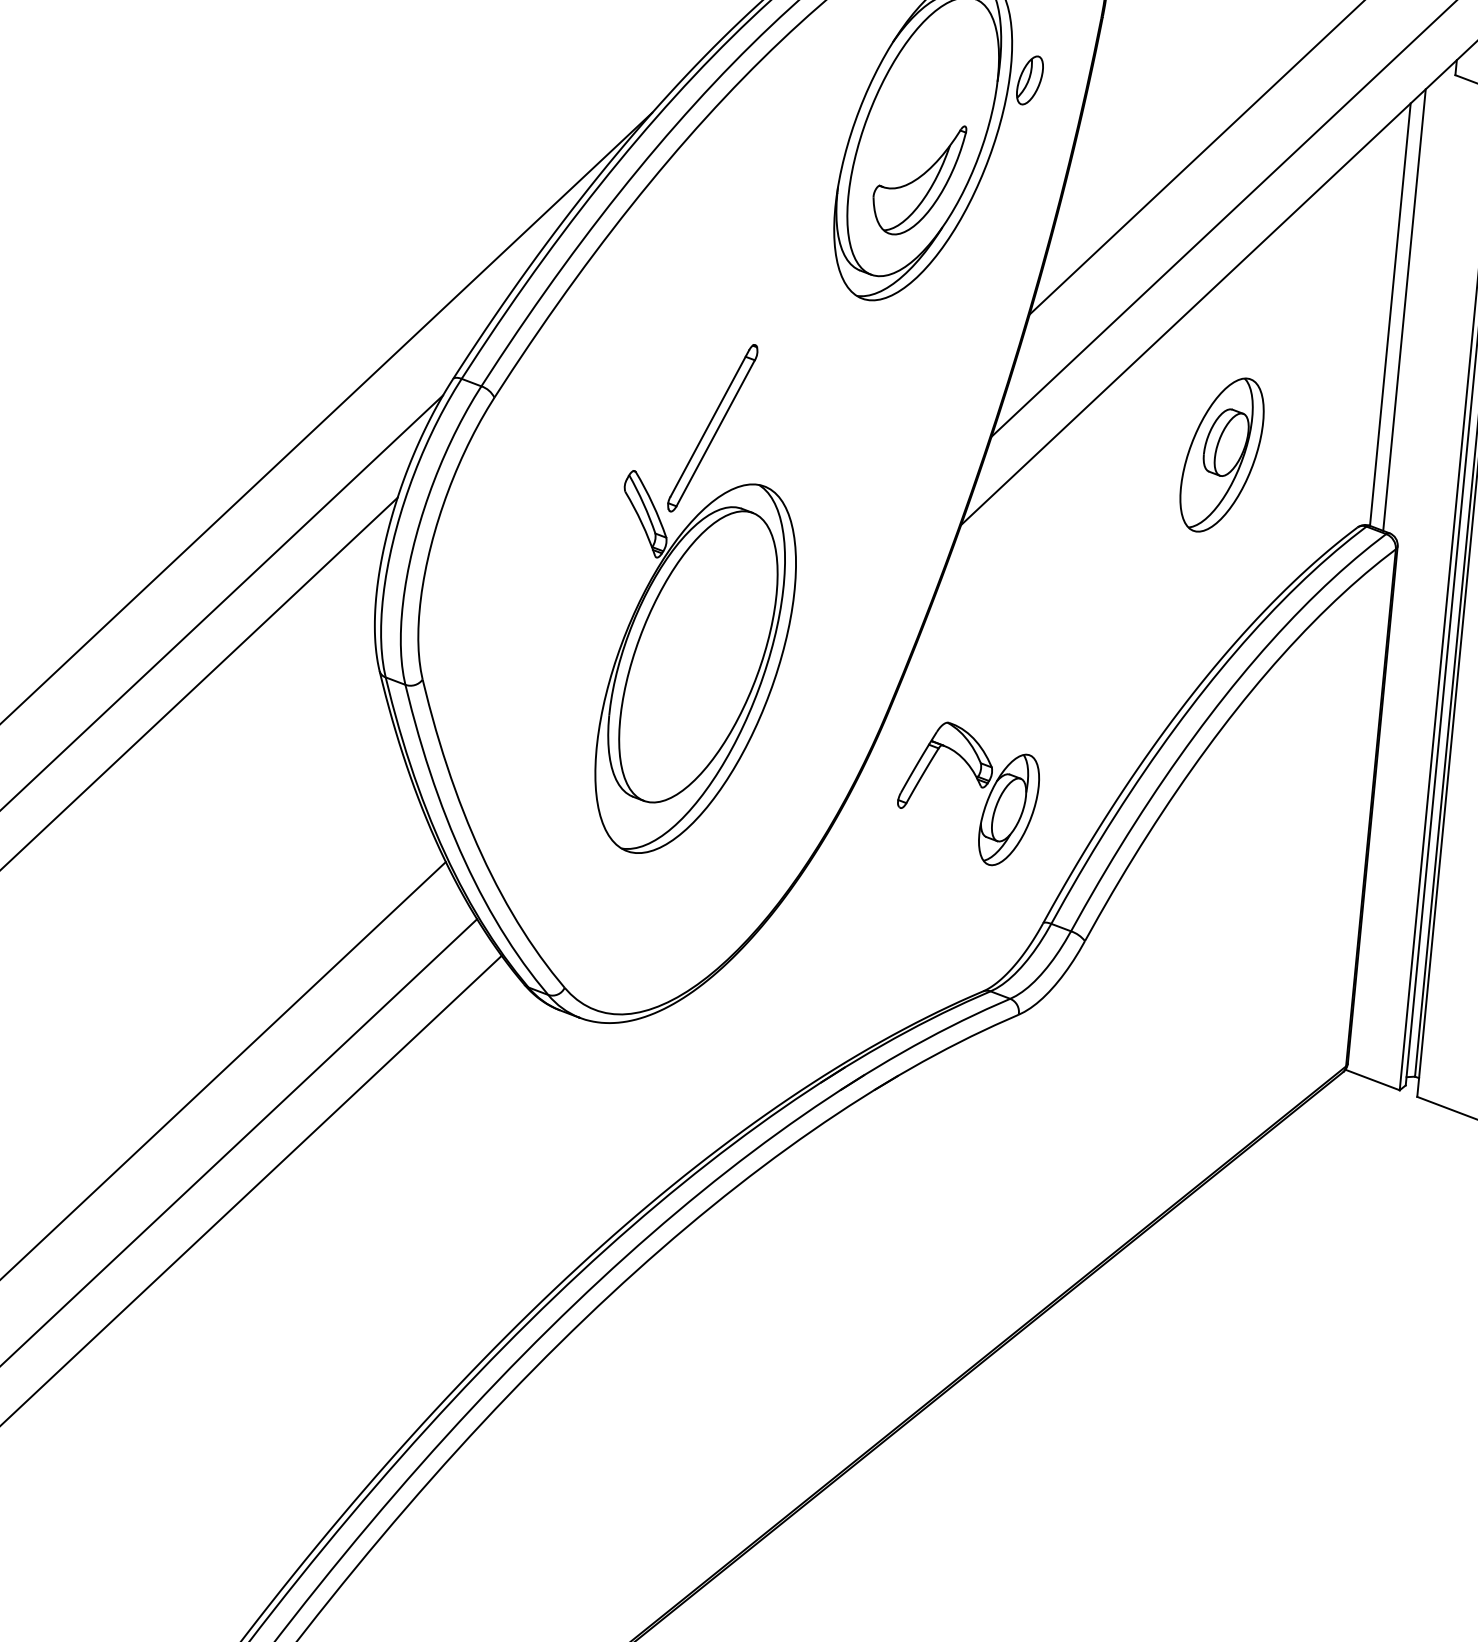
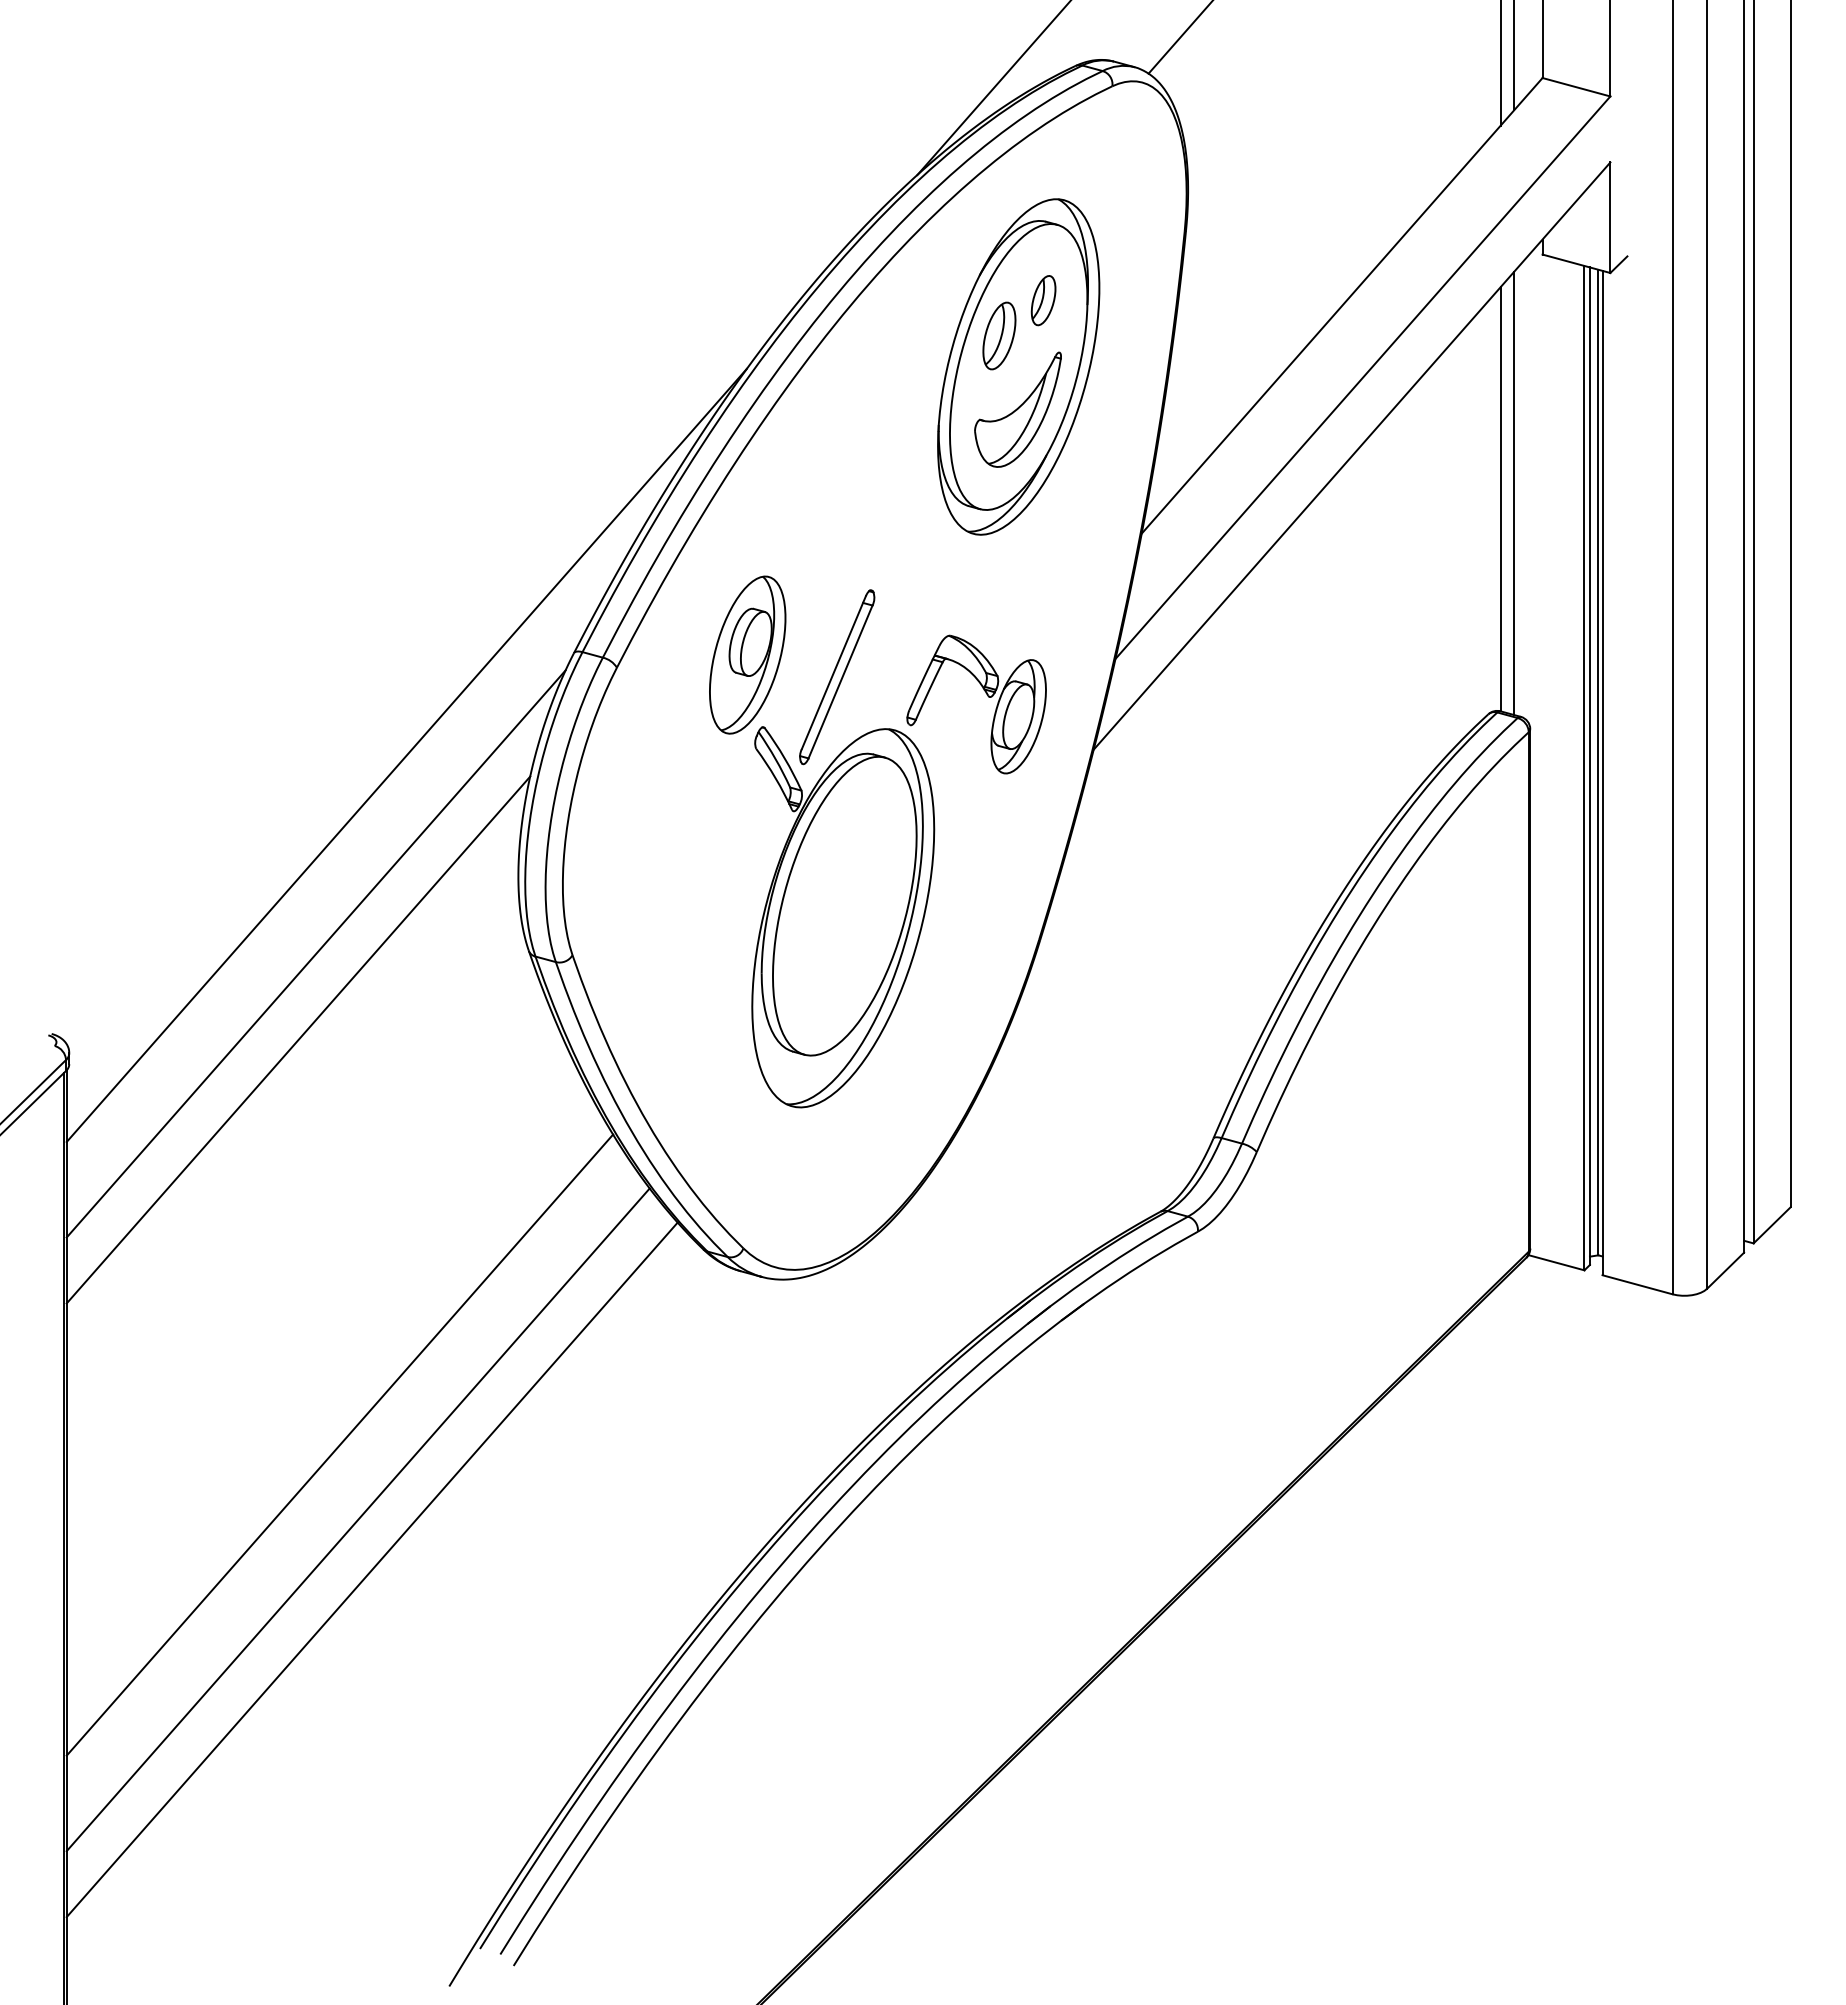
part: (1029, 80) -> (1043, 300), moved
part: (907, 103) -> (999, 335), added
part: (1221, 454) -> (747, 654), moved
part: (979, 786) -> (987, 696), moved

